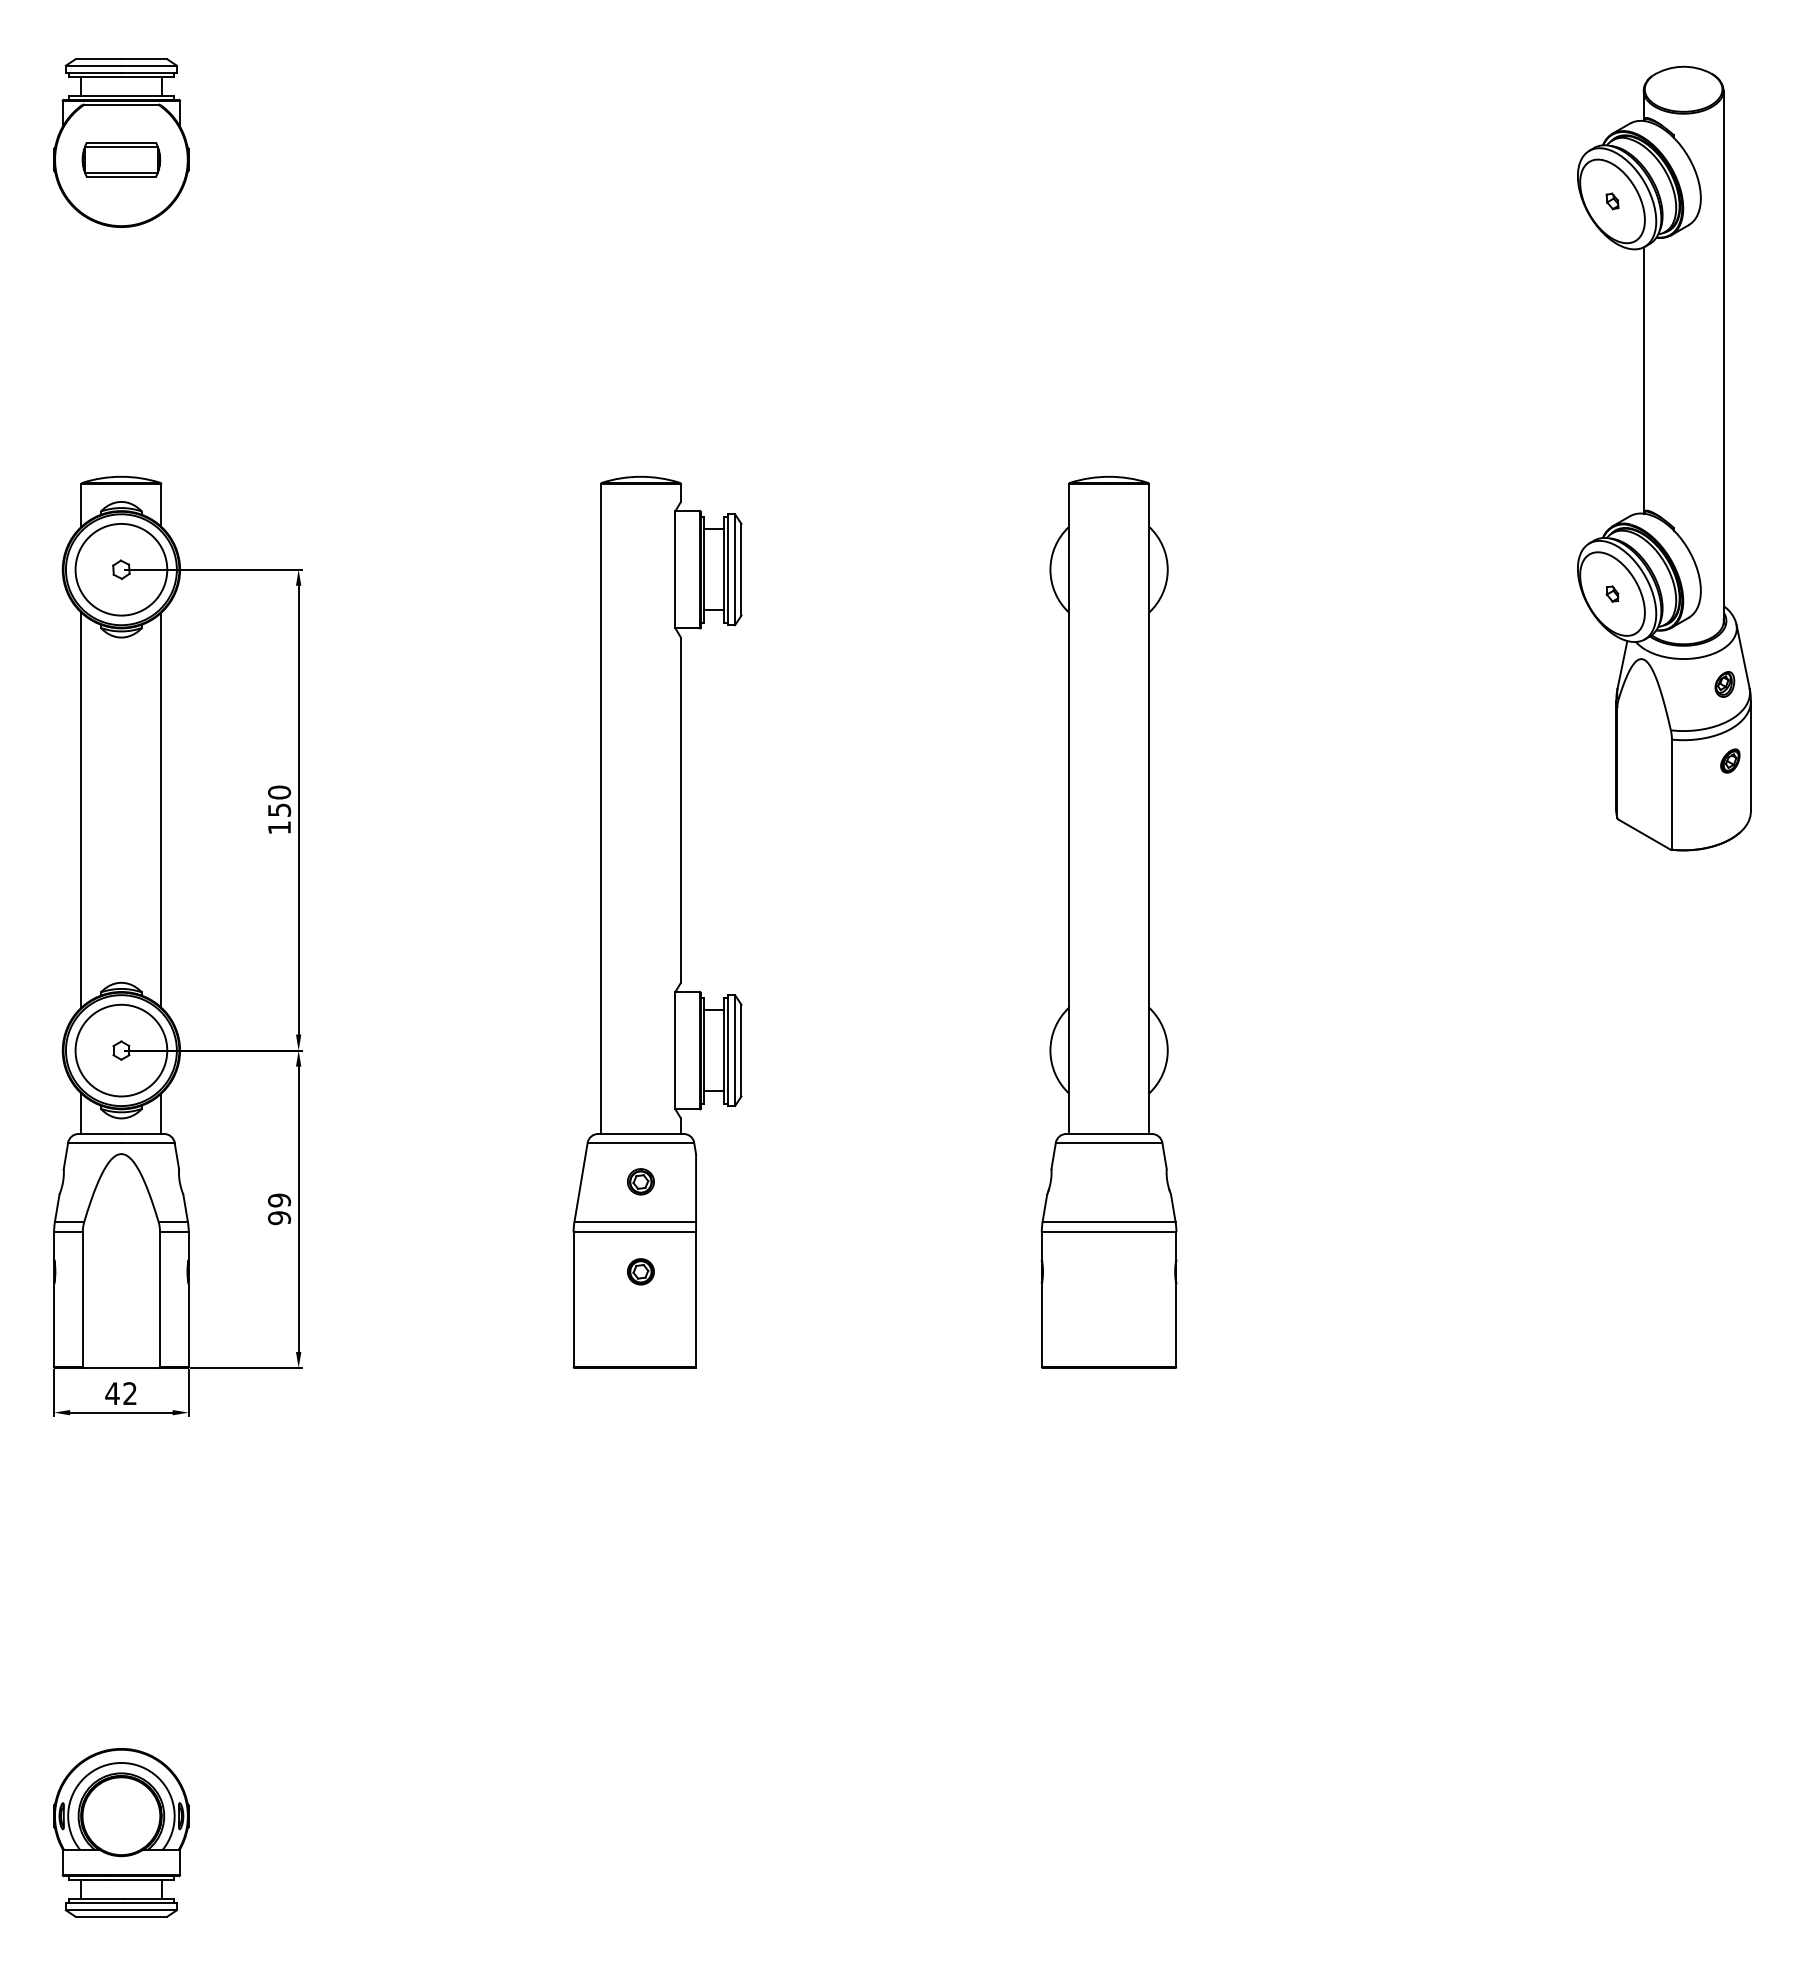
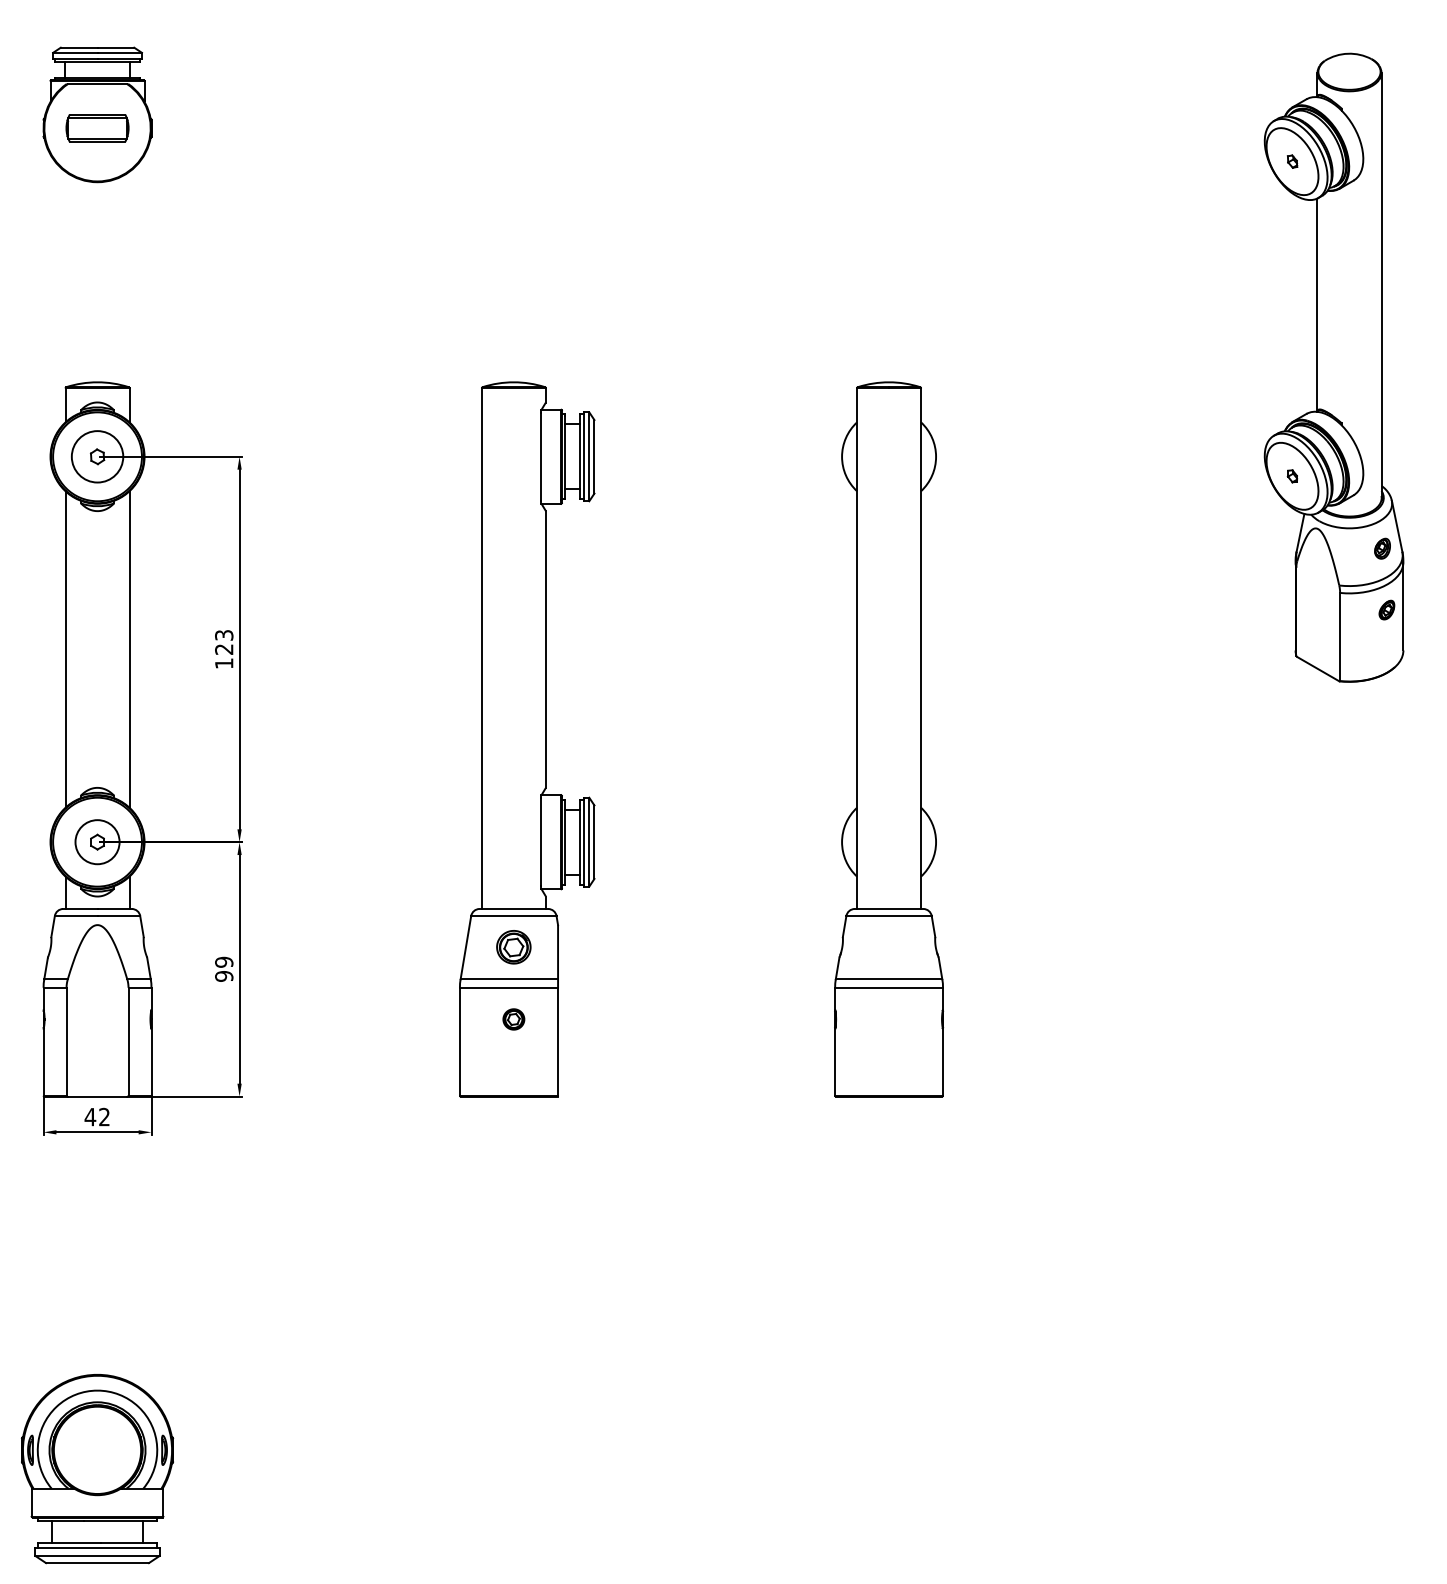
circle: (121, 569) -> (97, 456), size x0.7
text: (279, 800) -> (224, 641), 150 -> 123
circle: (121, 1050) -> (97, 842), size x0.6
part: (640, 1181) -> (513, 947), size x1.6
part: (121, 1832) -> (97, 1468), size x1.4

